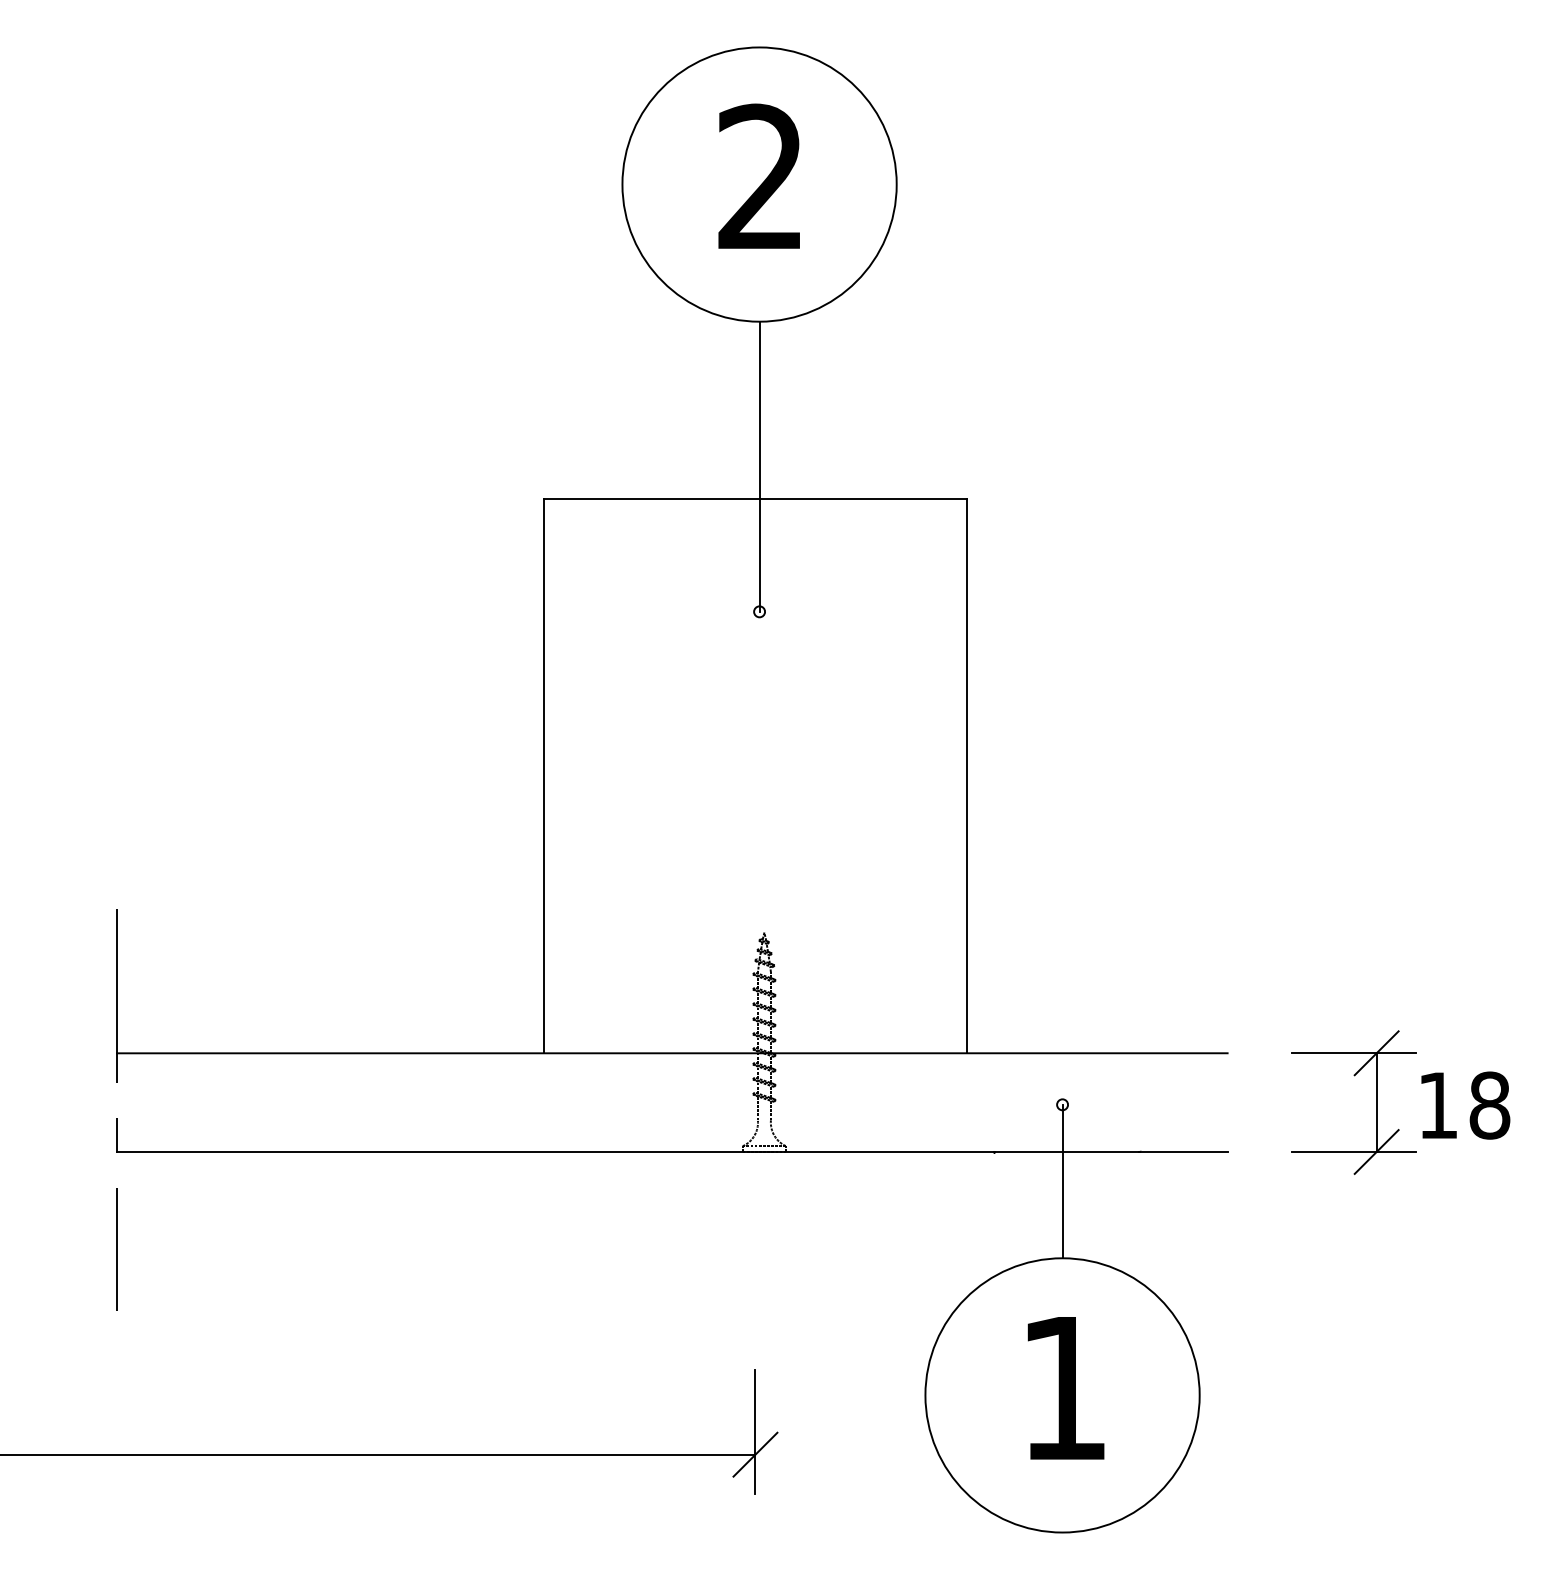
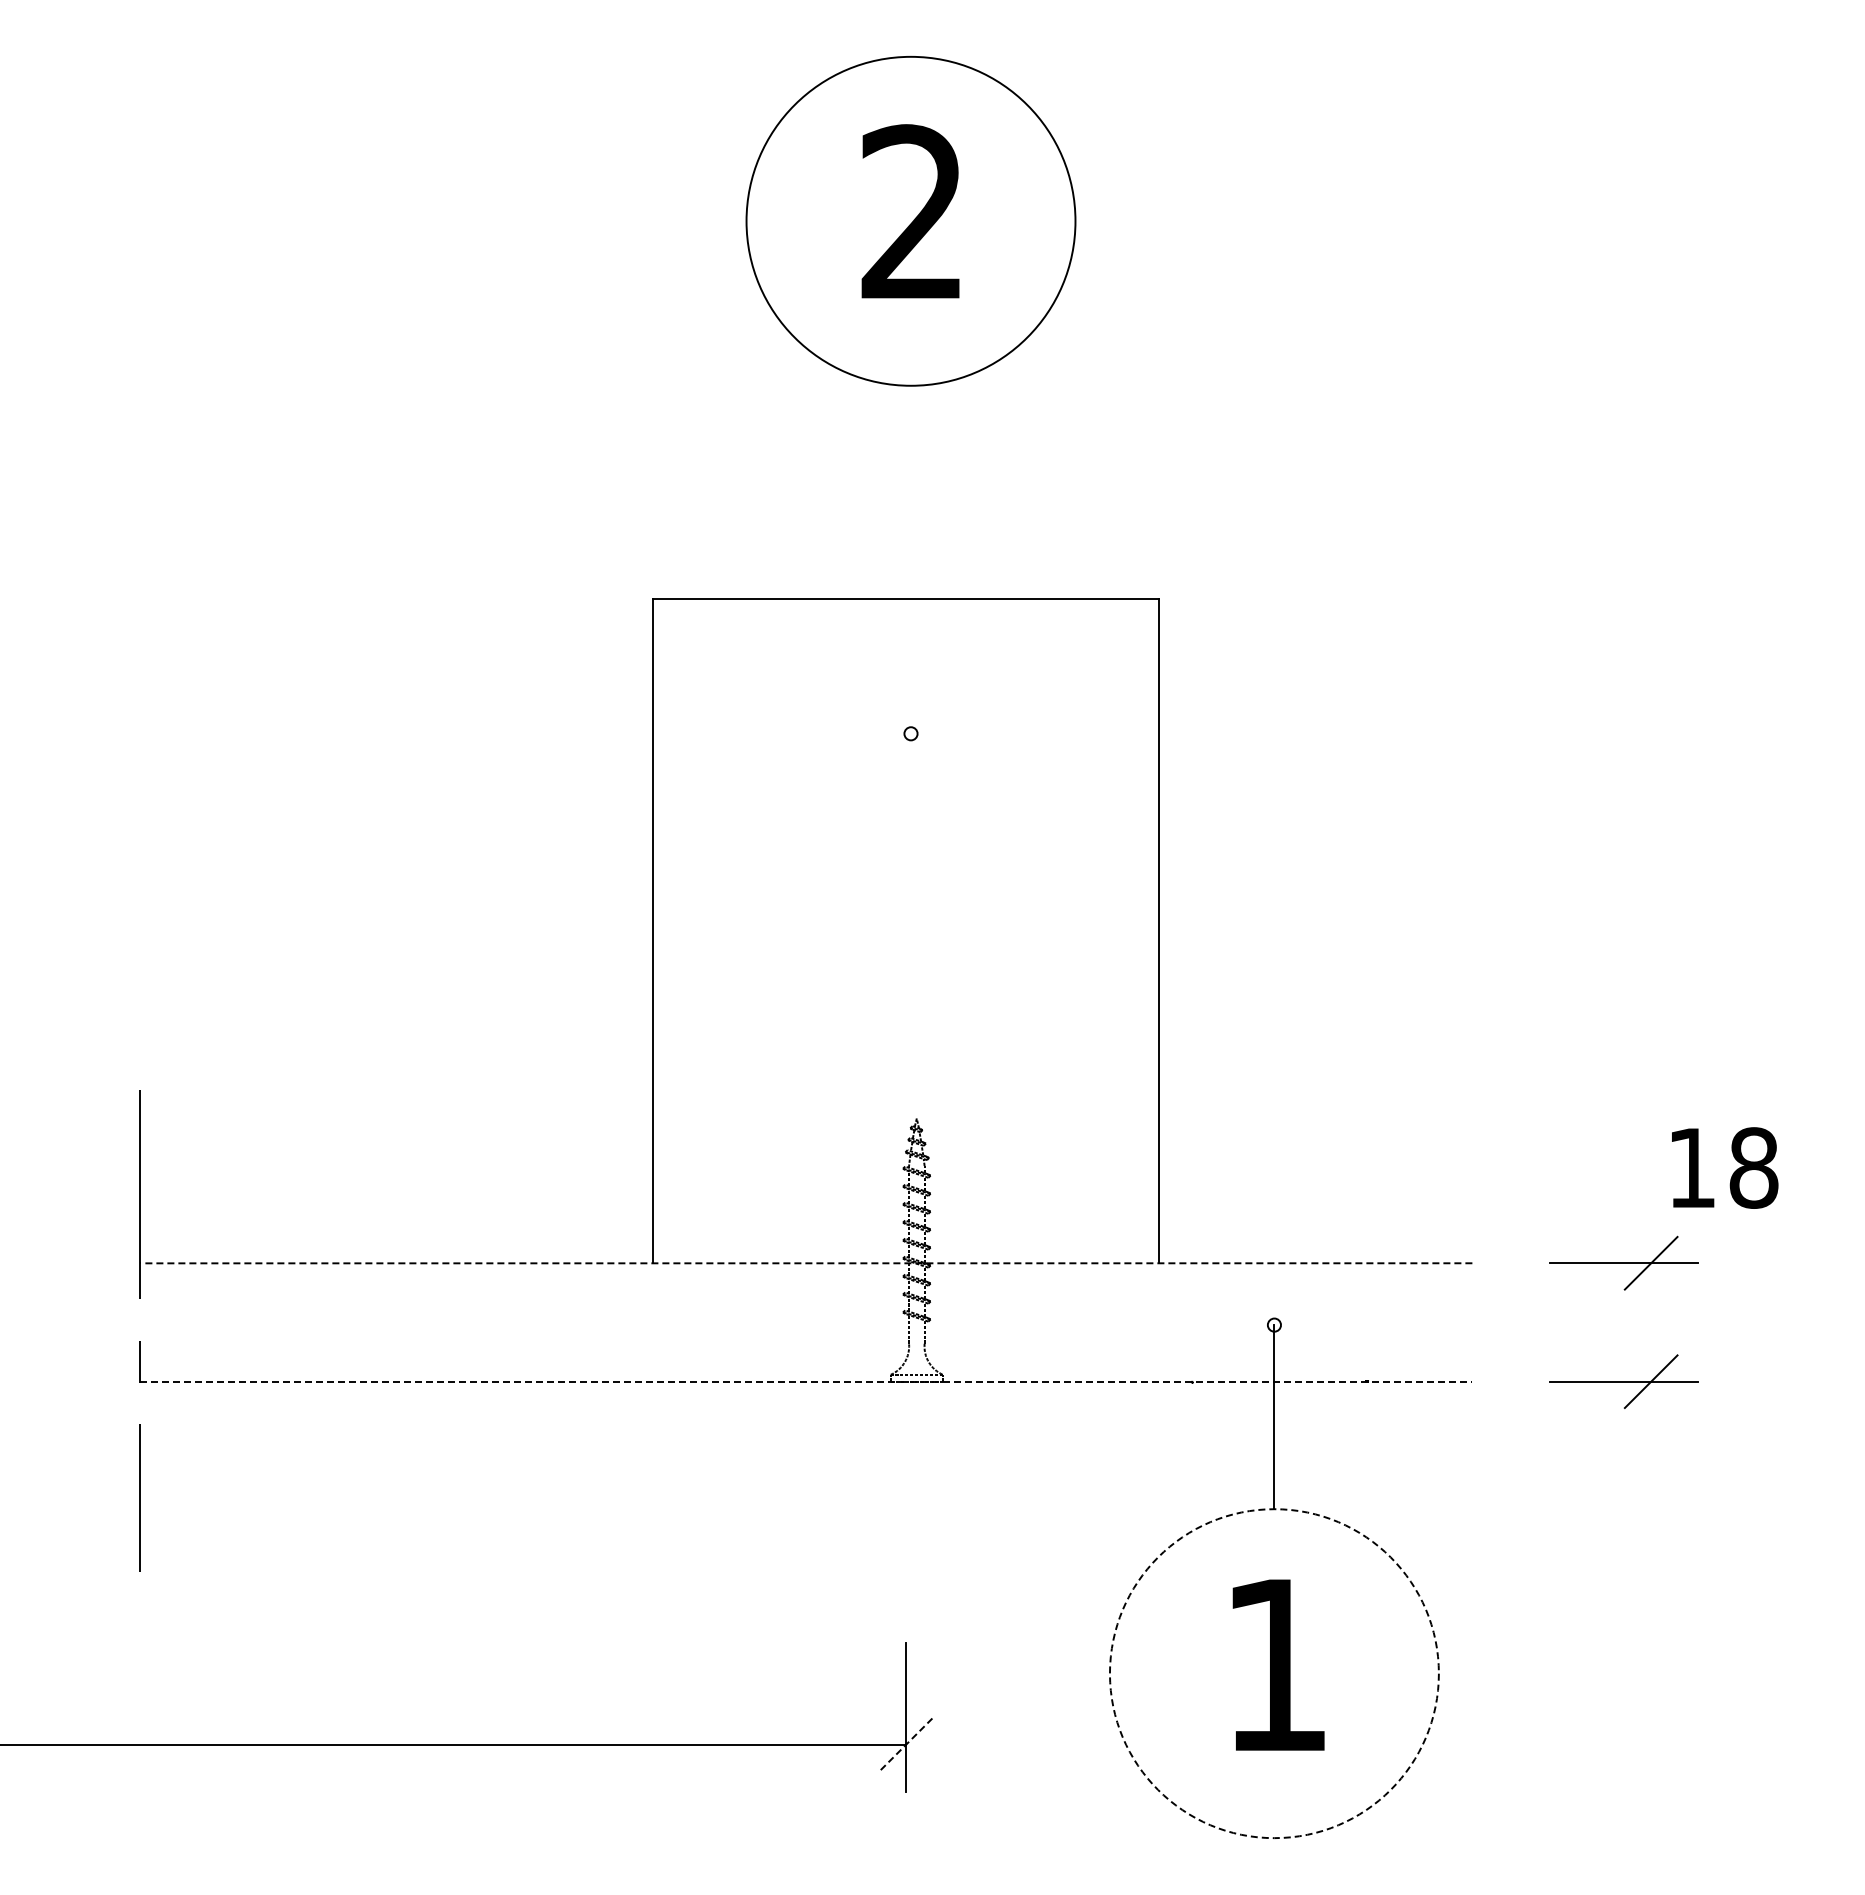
line: (759, 466) -> (911, 559), removed
line: (671, 1053) -> (805, 1263), solid -> dashed
line: (1376, 1102) -> (1651, 1322), removed
text: (1466, 1105) -> (1725, 1167), moved
line: (672, 1151) -> (806, 1381), solid -> dashed
circle: (1061, 1395) -> (1273, 1673), solid -> dashed
line: (754, 1455) -> (905, 1745), solid -> dashed

